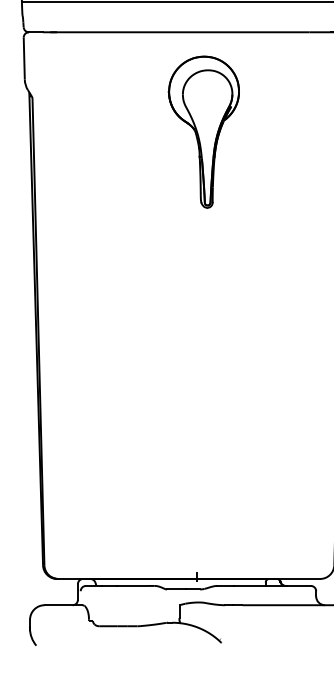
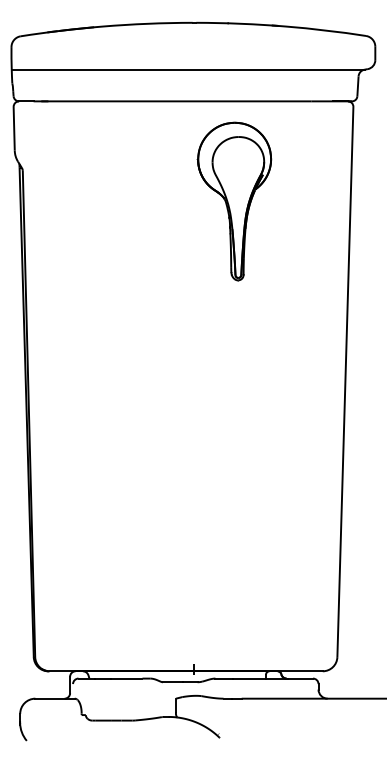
part: (203, 132) -> (234, 201), moved

